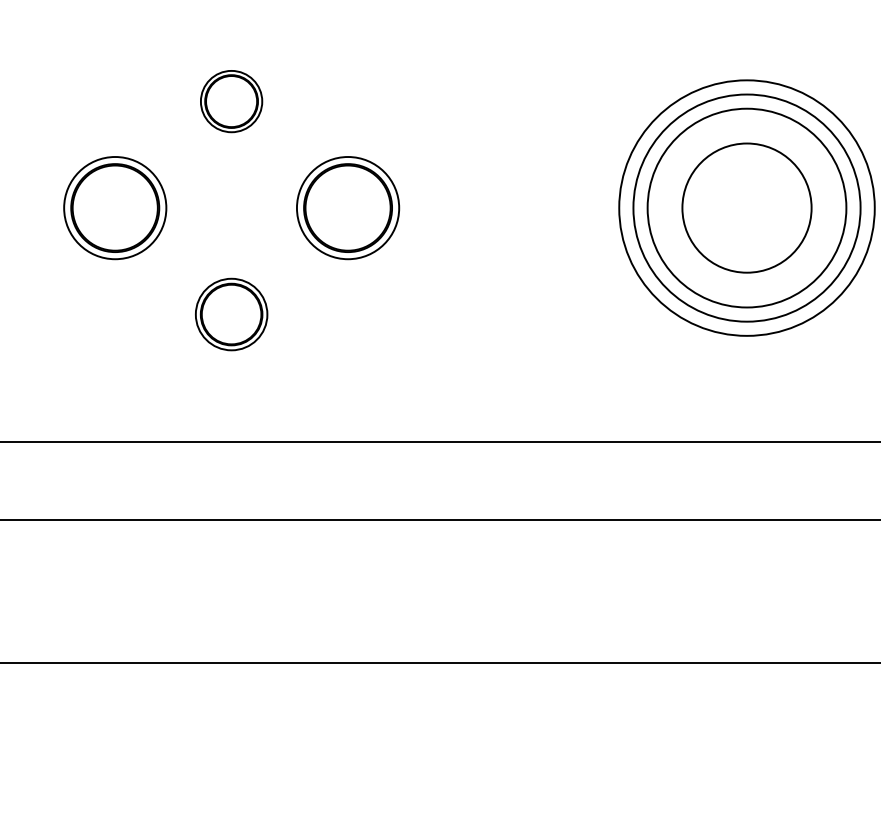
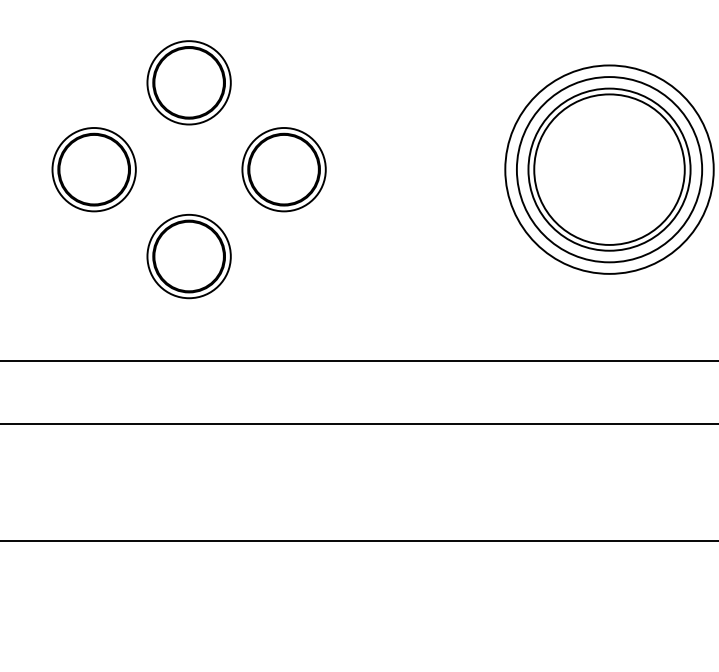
part: (231, 101) -> (189, 82), size x1.67
circle: (746, 207) -> (609, 169), size x1.43
part: (231, 314) -> (189, 256), size x1.43

